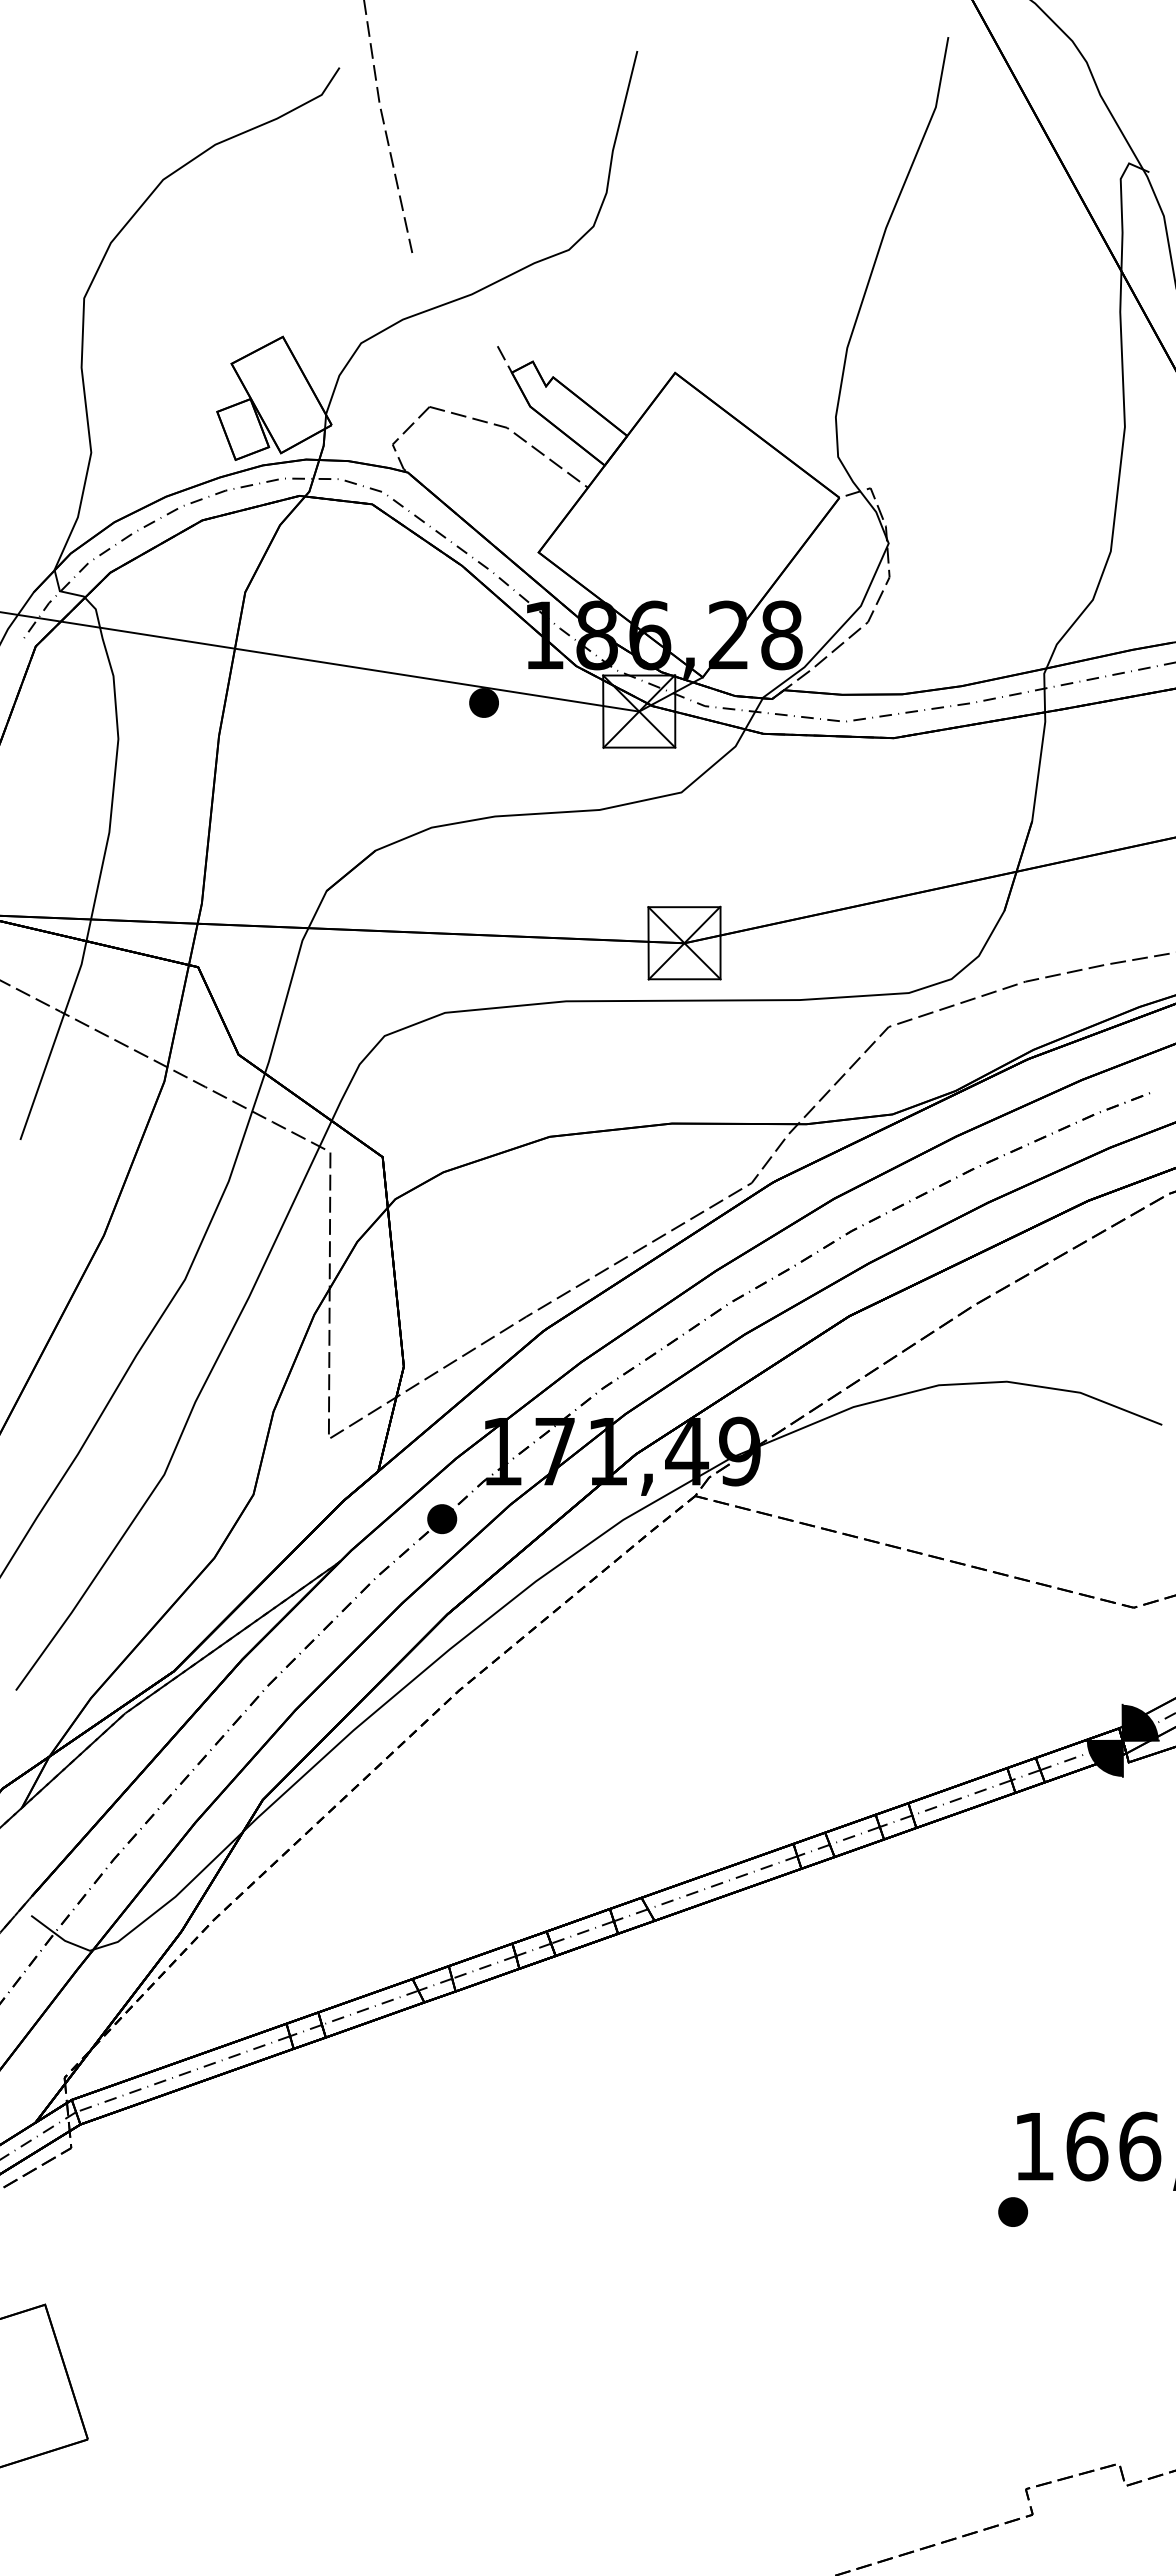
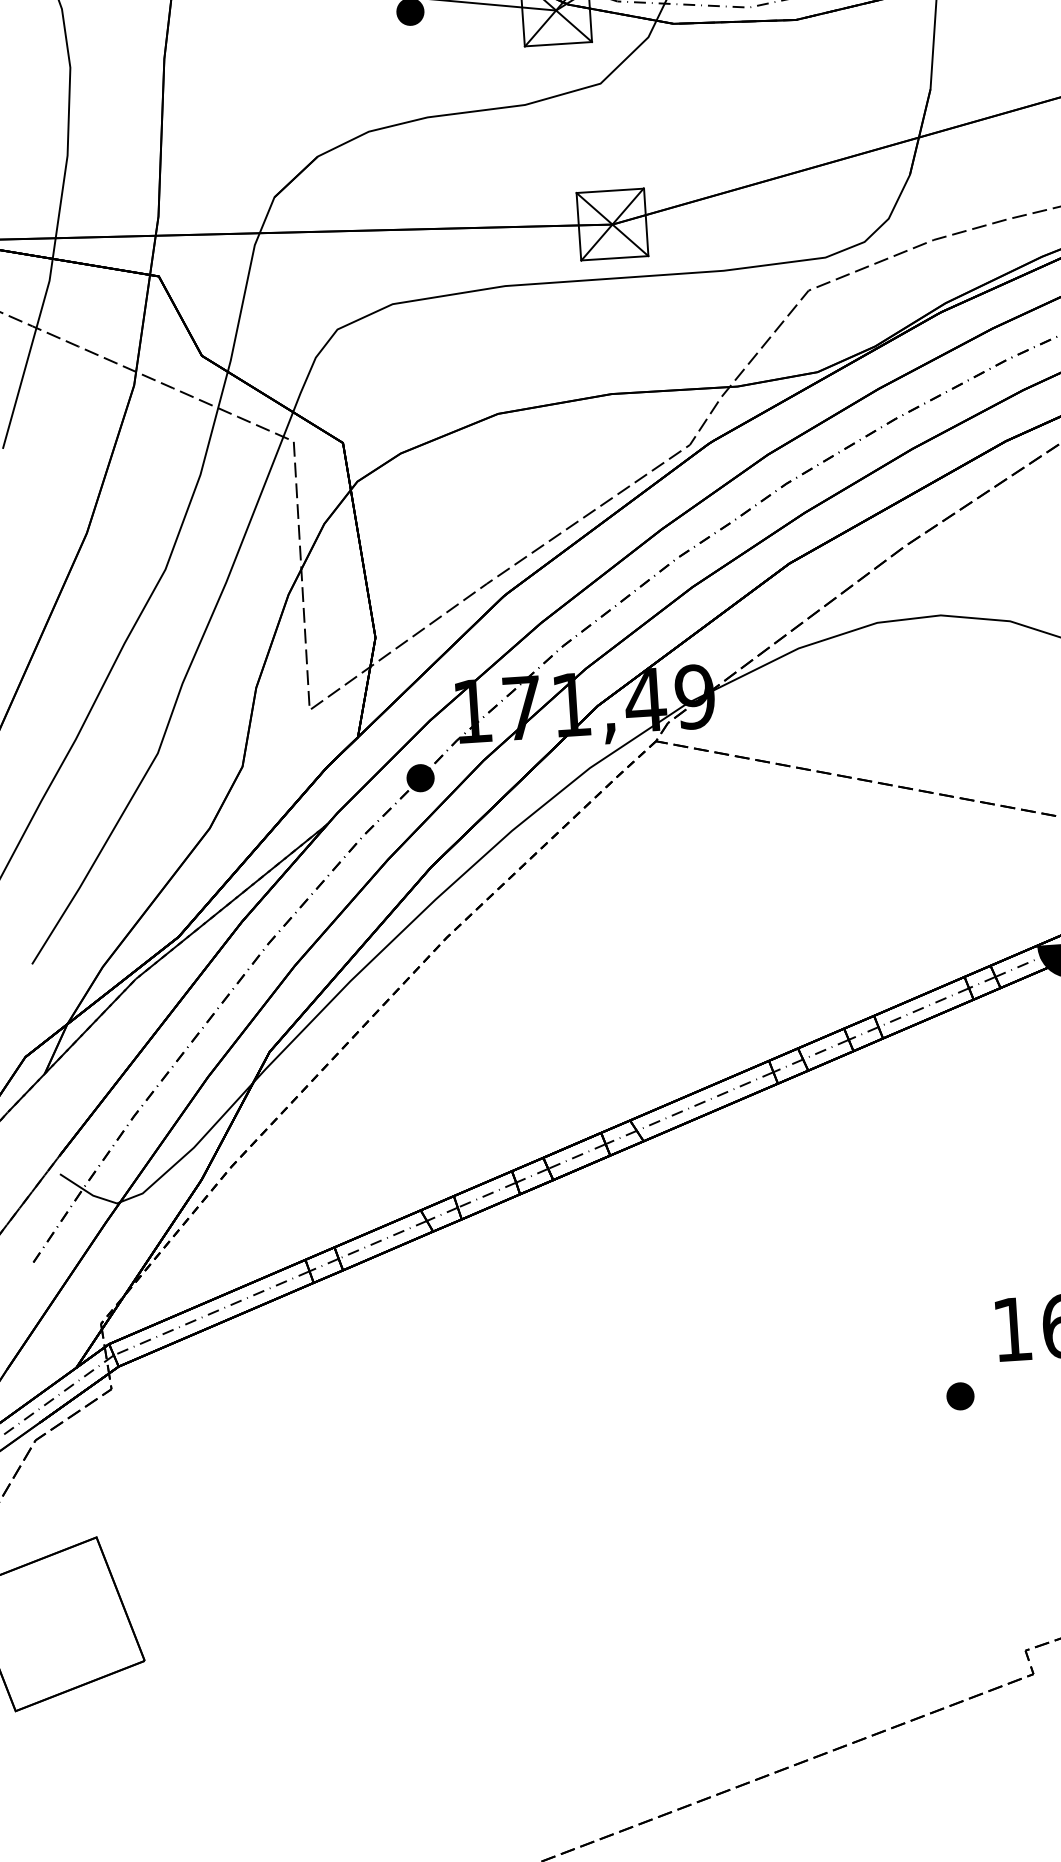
part: (1013, 2211) -> (960, 1395), moved

